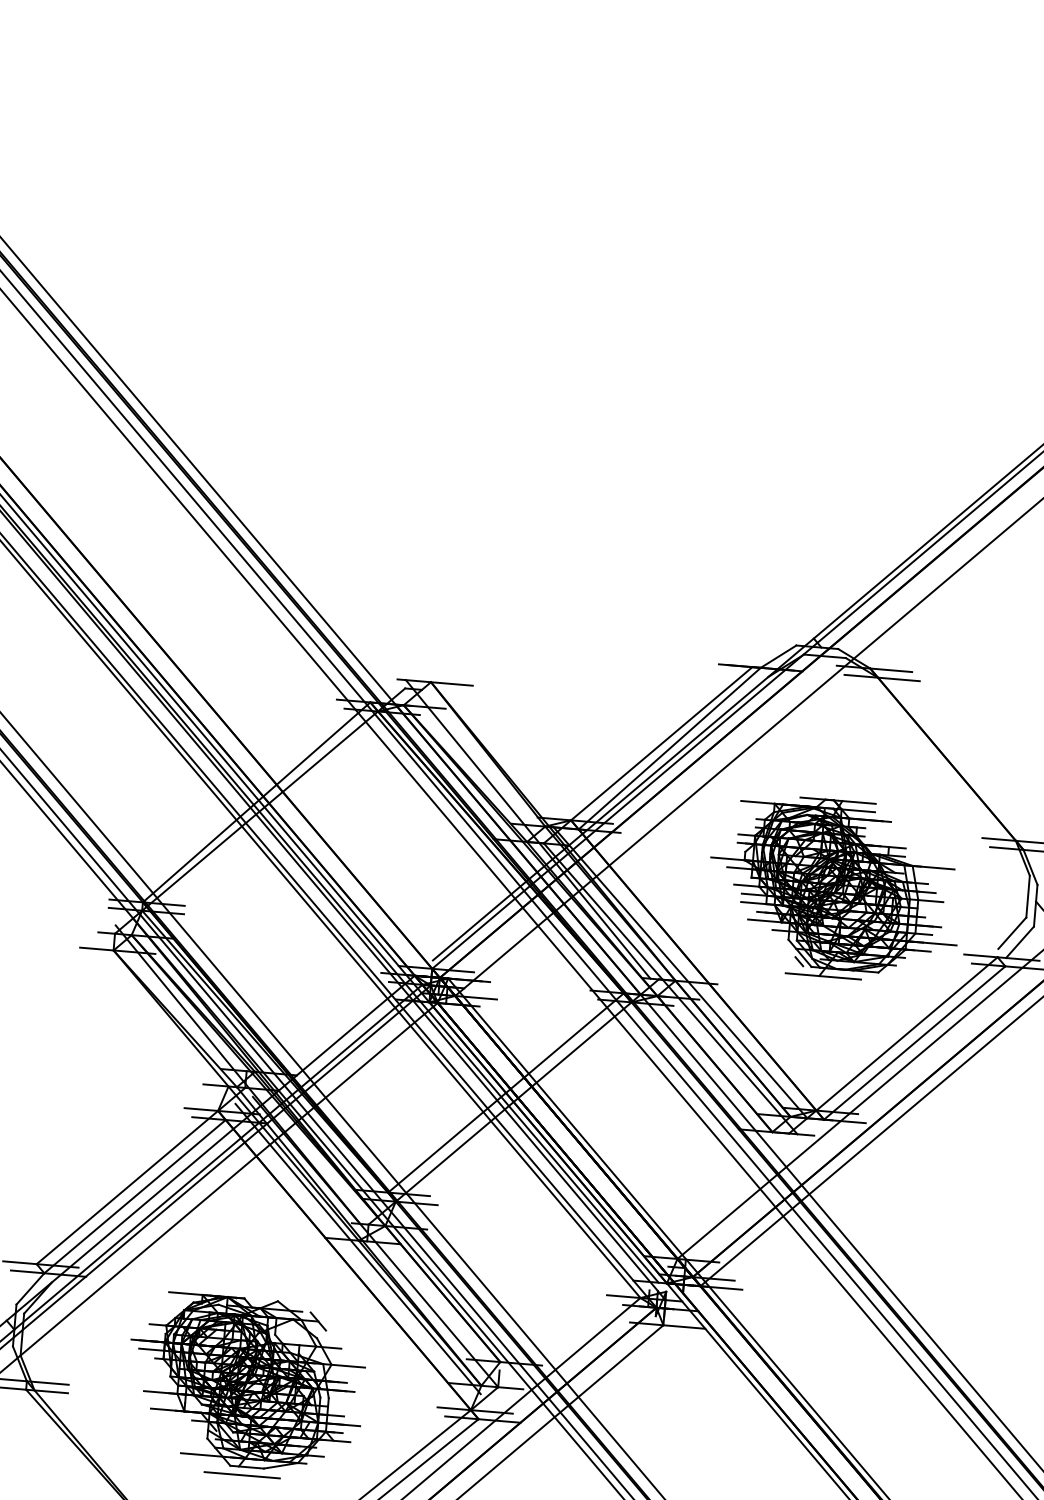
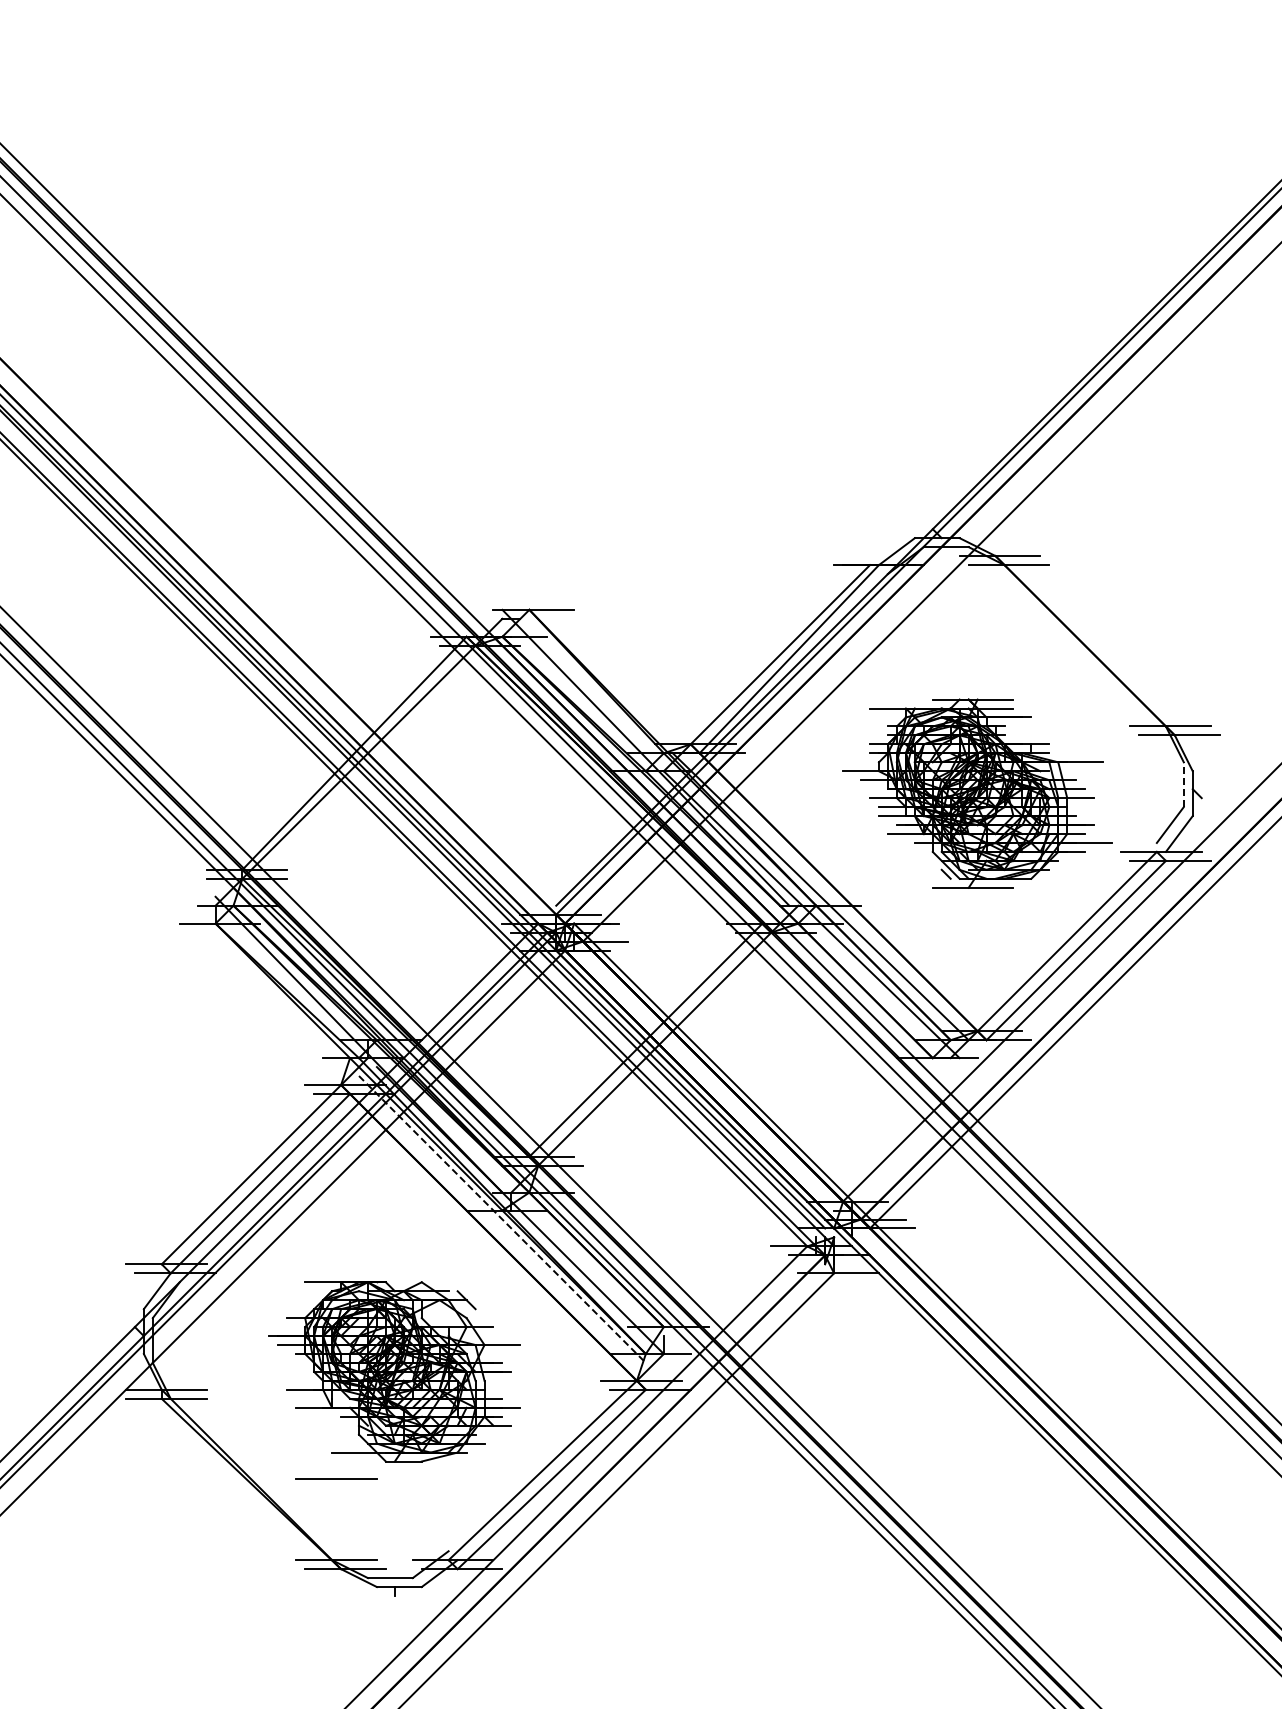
line: (1027, 896) -> (1183, 784), solid -> dashed
line: (358, 1249) -> (502, 1219), solid -> dashed
line: (242, 1475) -> (336, 1478), moved

